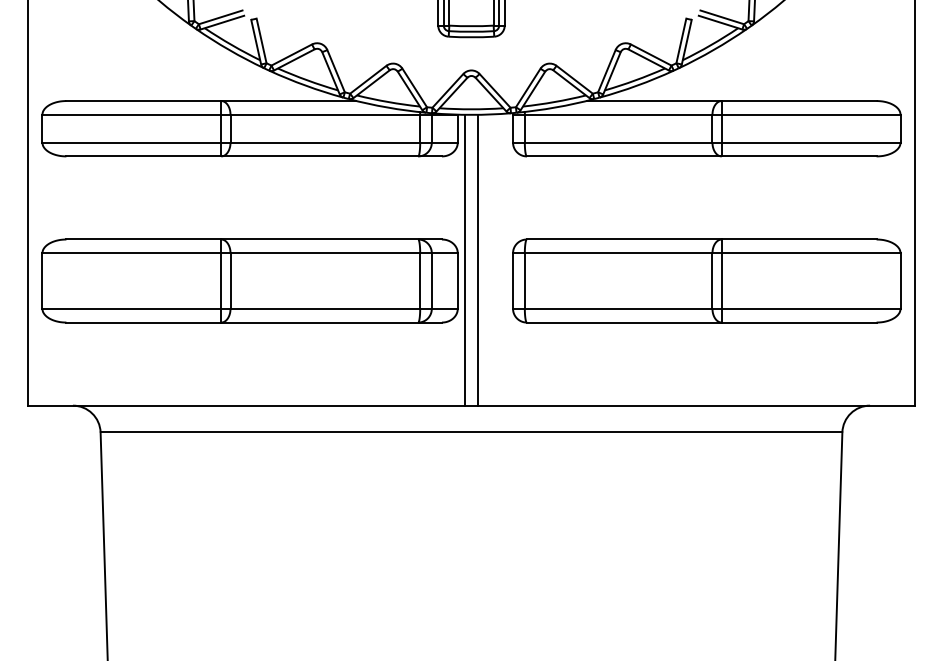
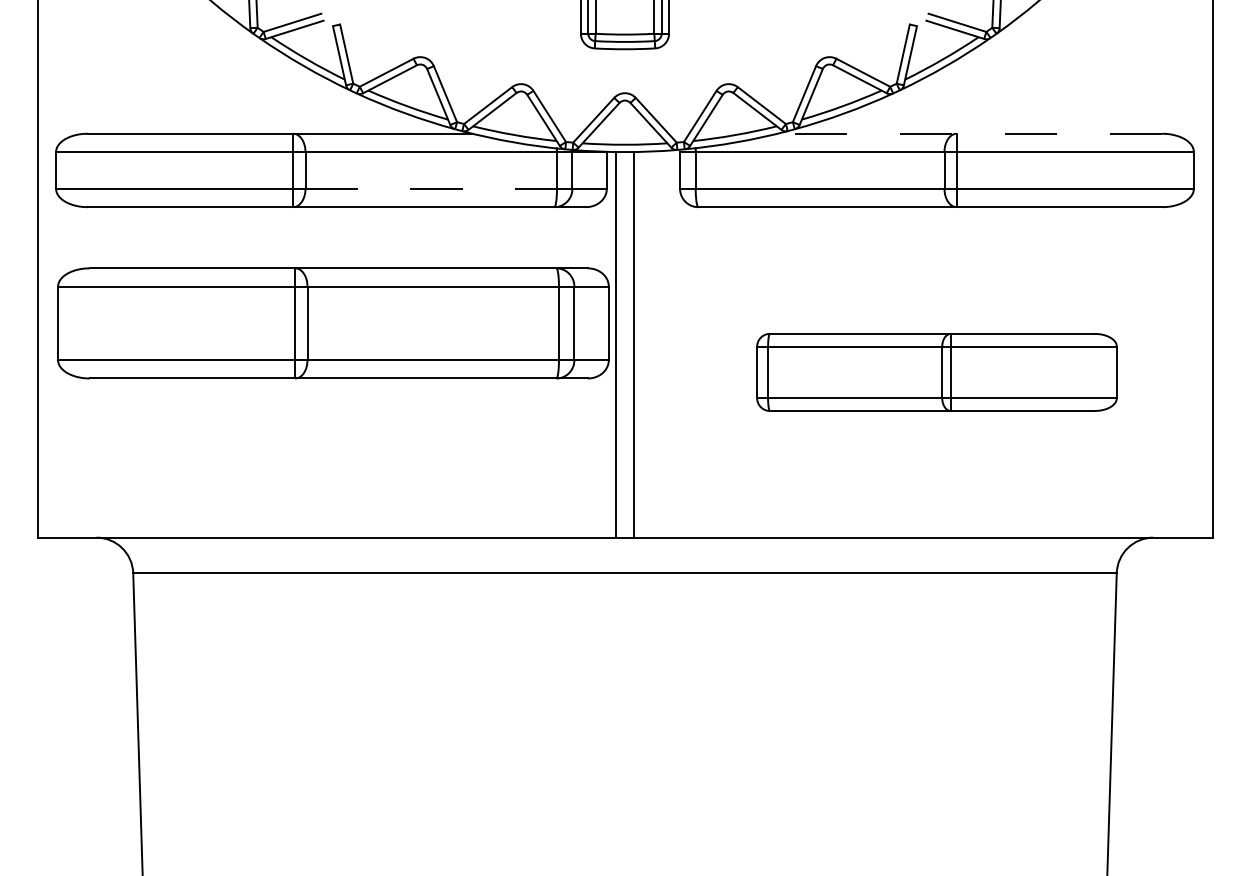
line: (731, 100) -> (969, 133), solid -> dashed
line: (325, 142) -> (431, 188), solid -> dashed
part: (250, 281) -> (333, 323), moved
part: (706, 281) -> (936, 372), size x0.7

